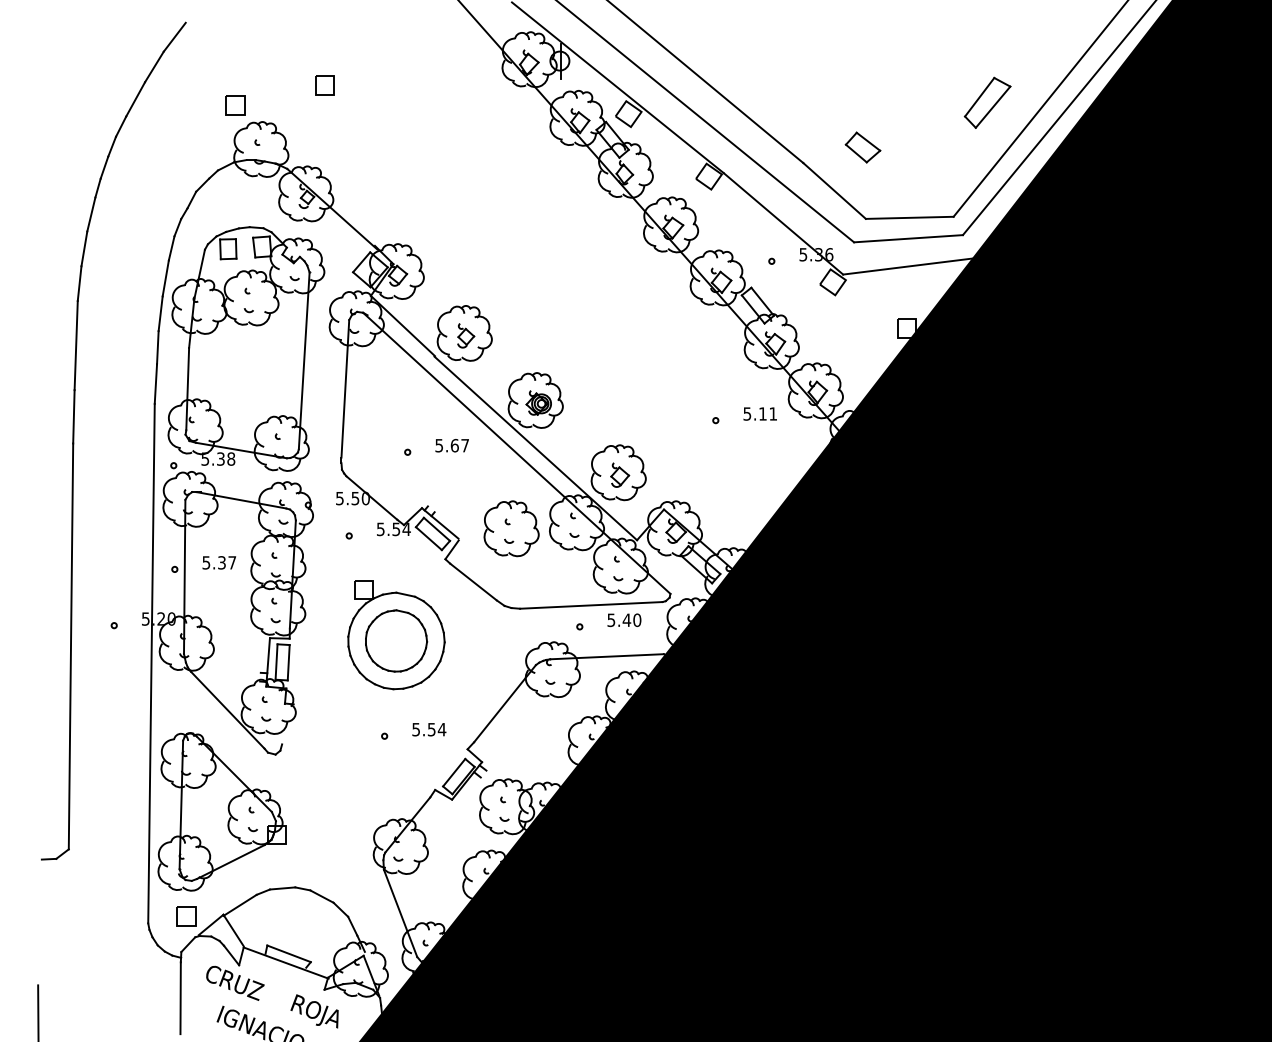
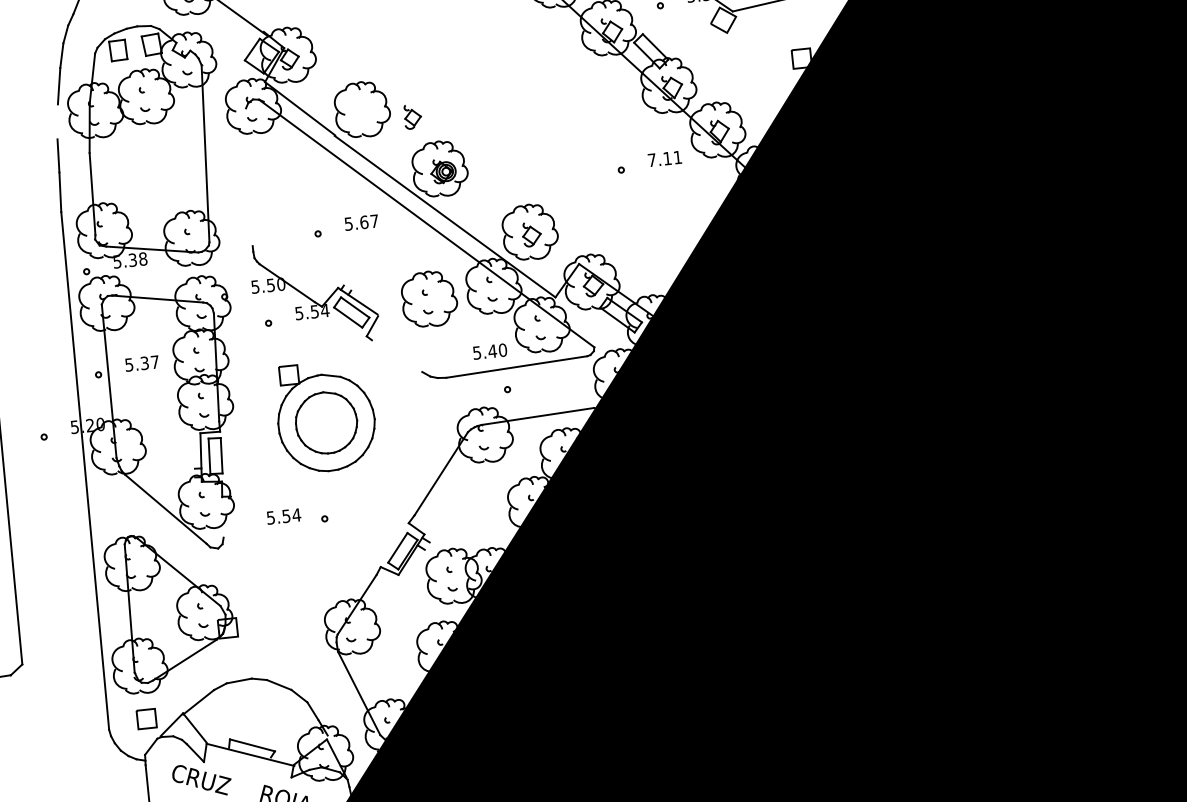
line: (160, 313) -> (57, 121), removed
part: (466, 335) -> (413, 116), moved
line: (345, 388) -> (249, 176), removed
text: (747, 413) -> (652, 159), 5.11 -> 7.11
line: (473, 581) -> (397, 355), removed
text: (624, 620) -> (490, 351), moved
text: (429, 729) -> (284, 516), moved

